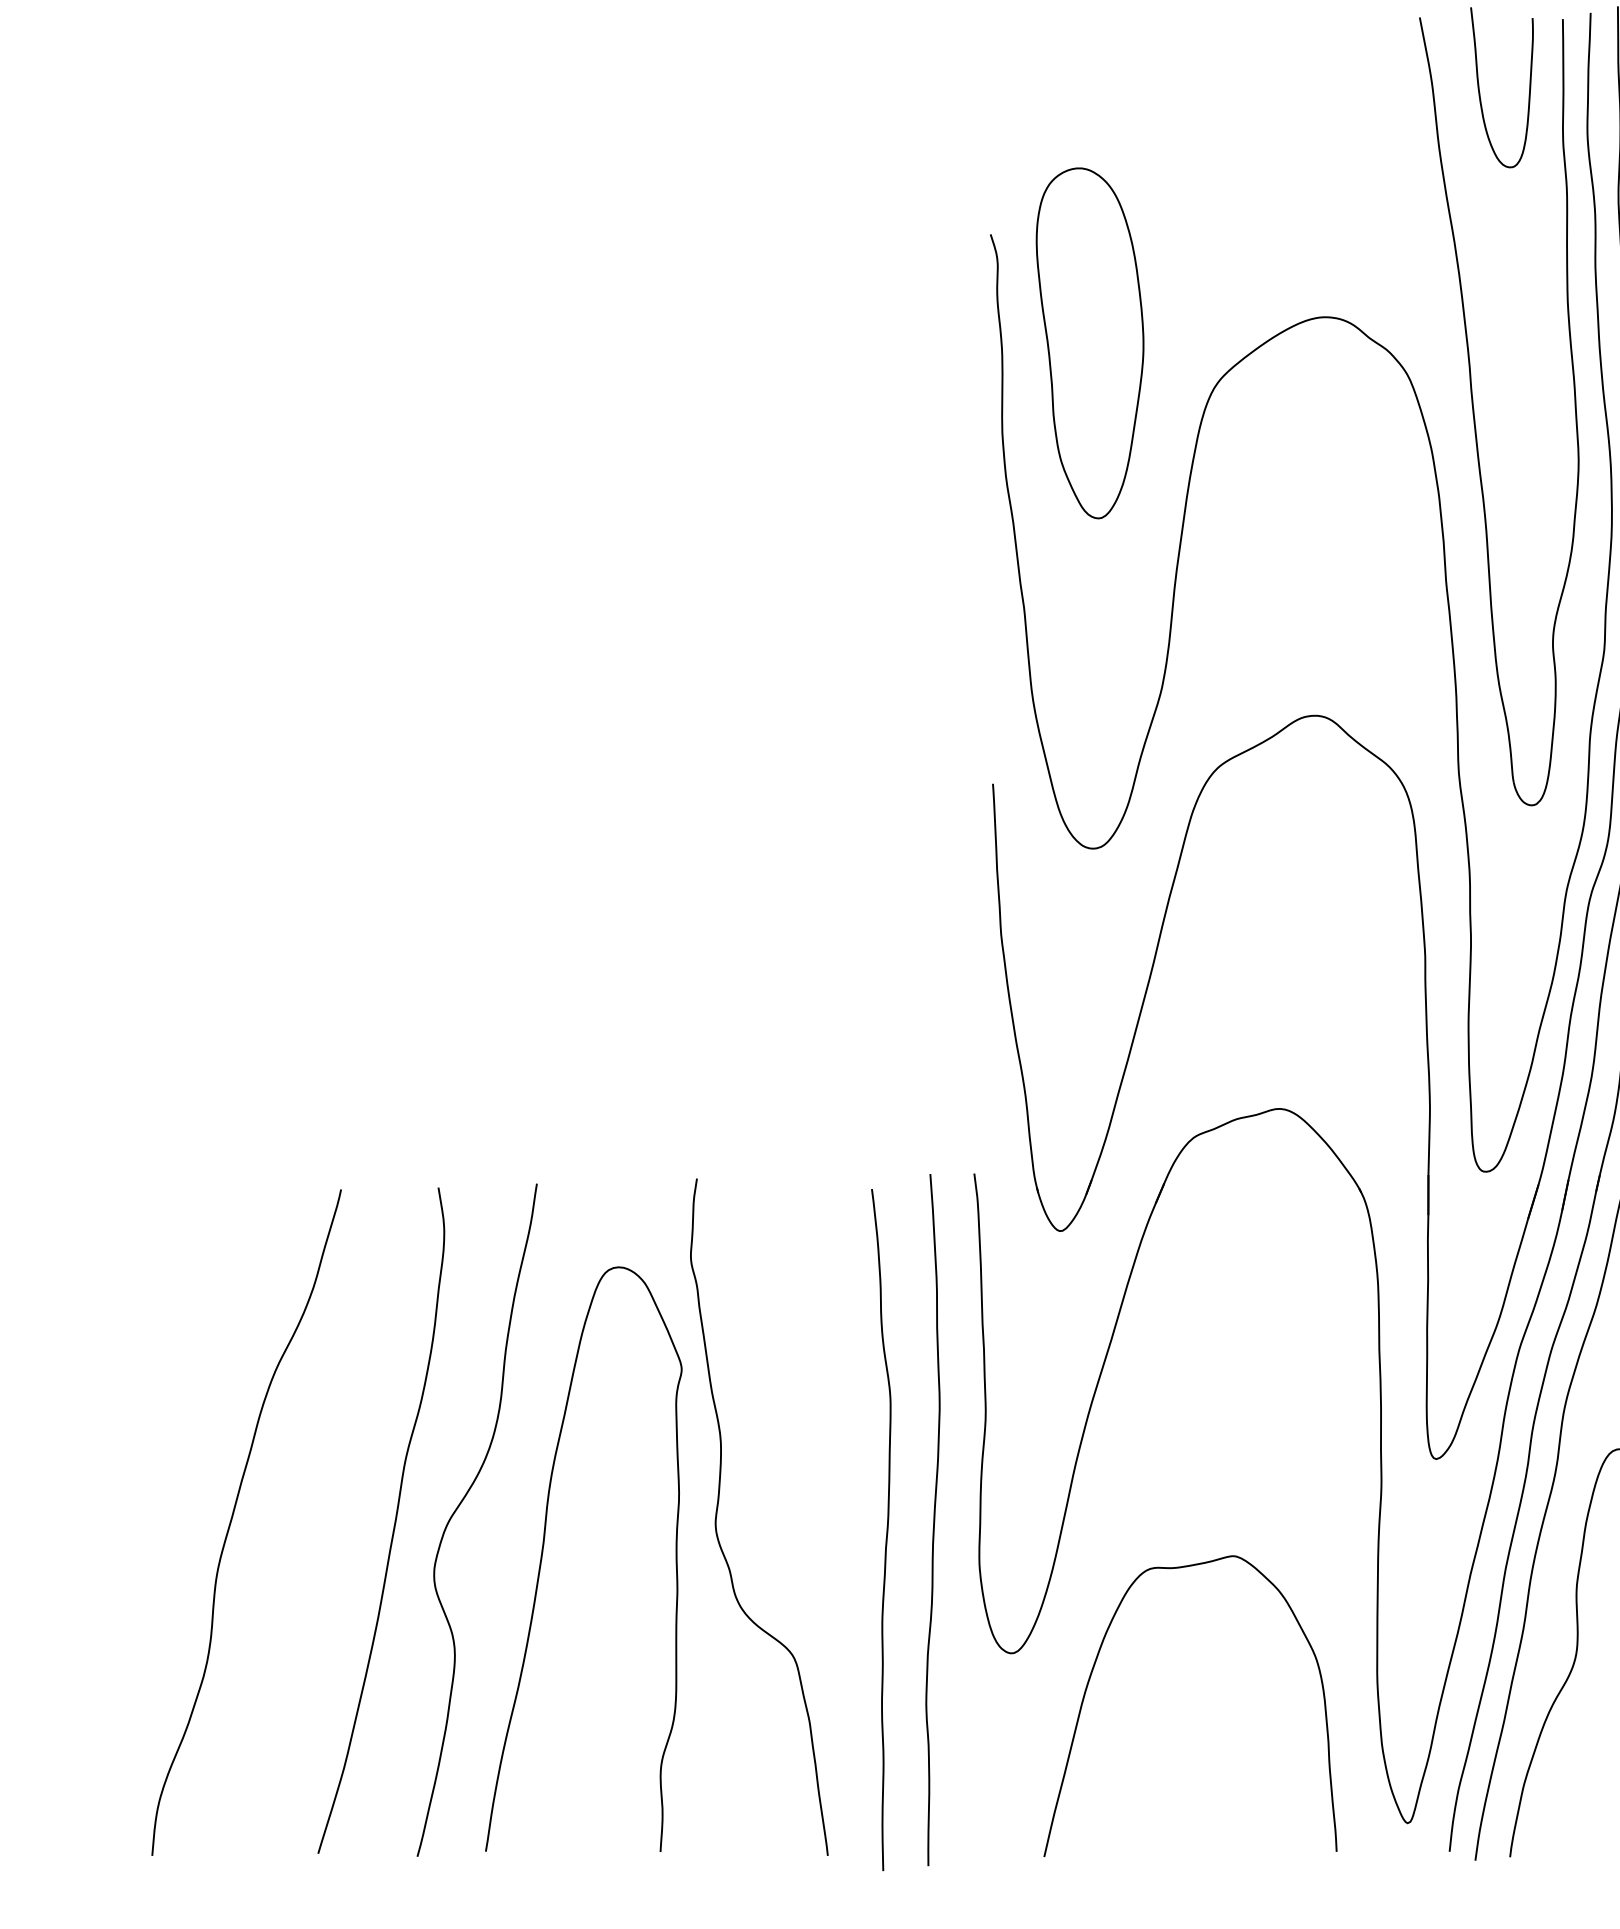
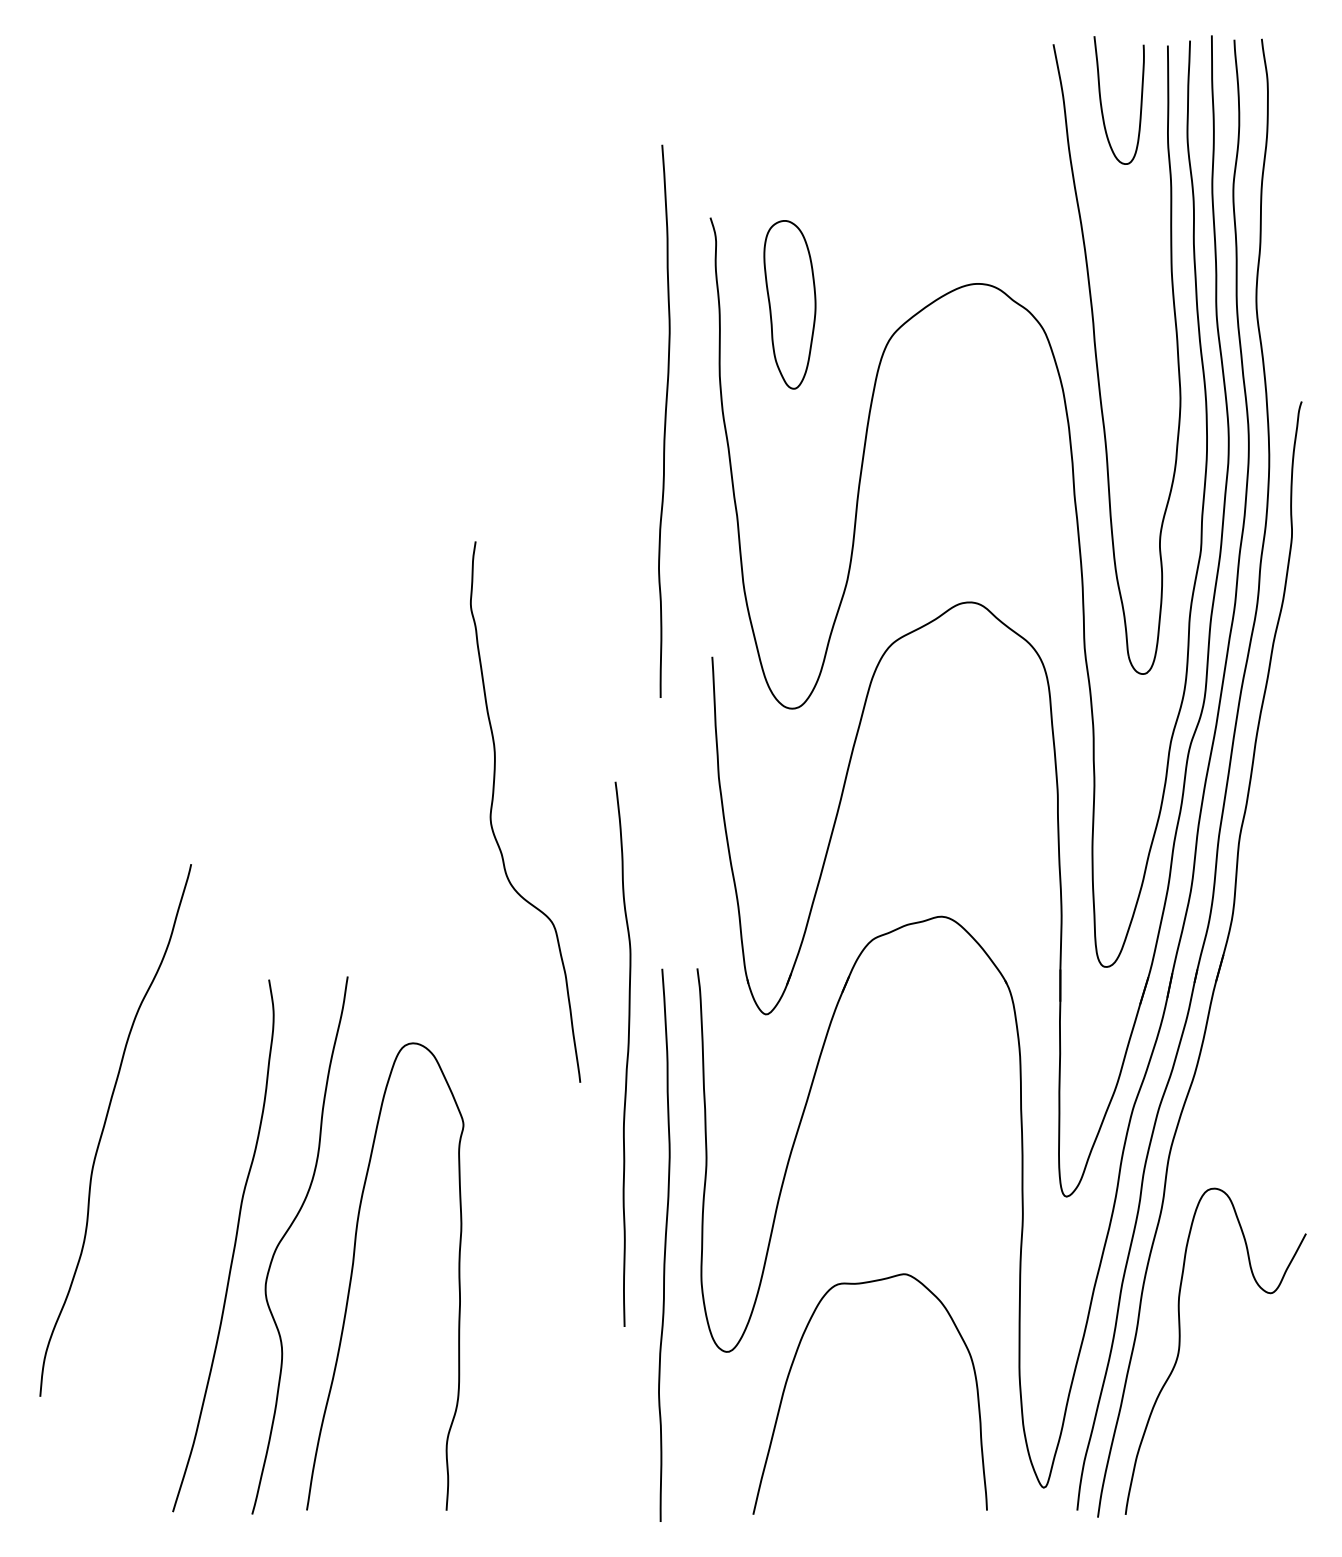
part: (1089, 343) -> (789, 304), size x0.6
curve: (933, 488) -> (664, 420), added
curve: (718, 1513) -> (492, 809), moved
curve: (232, 1521) -> (104, 1129), moved
curve: (886, 1528) -> (627, 1053), moved

